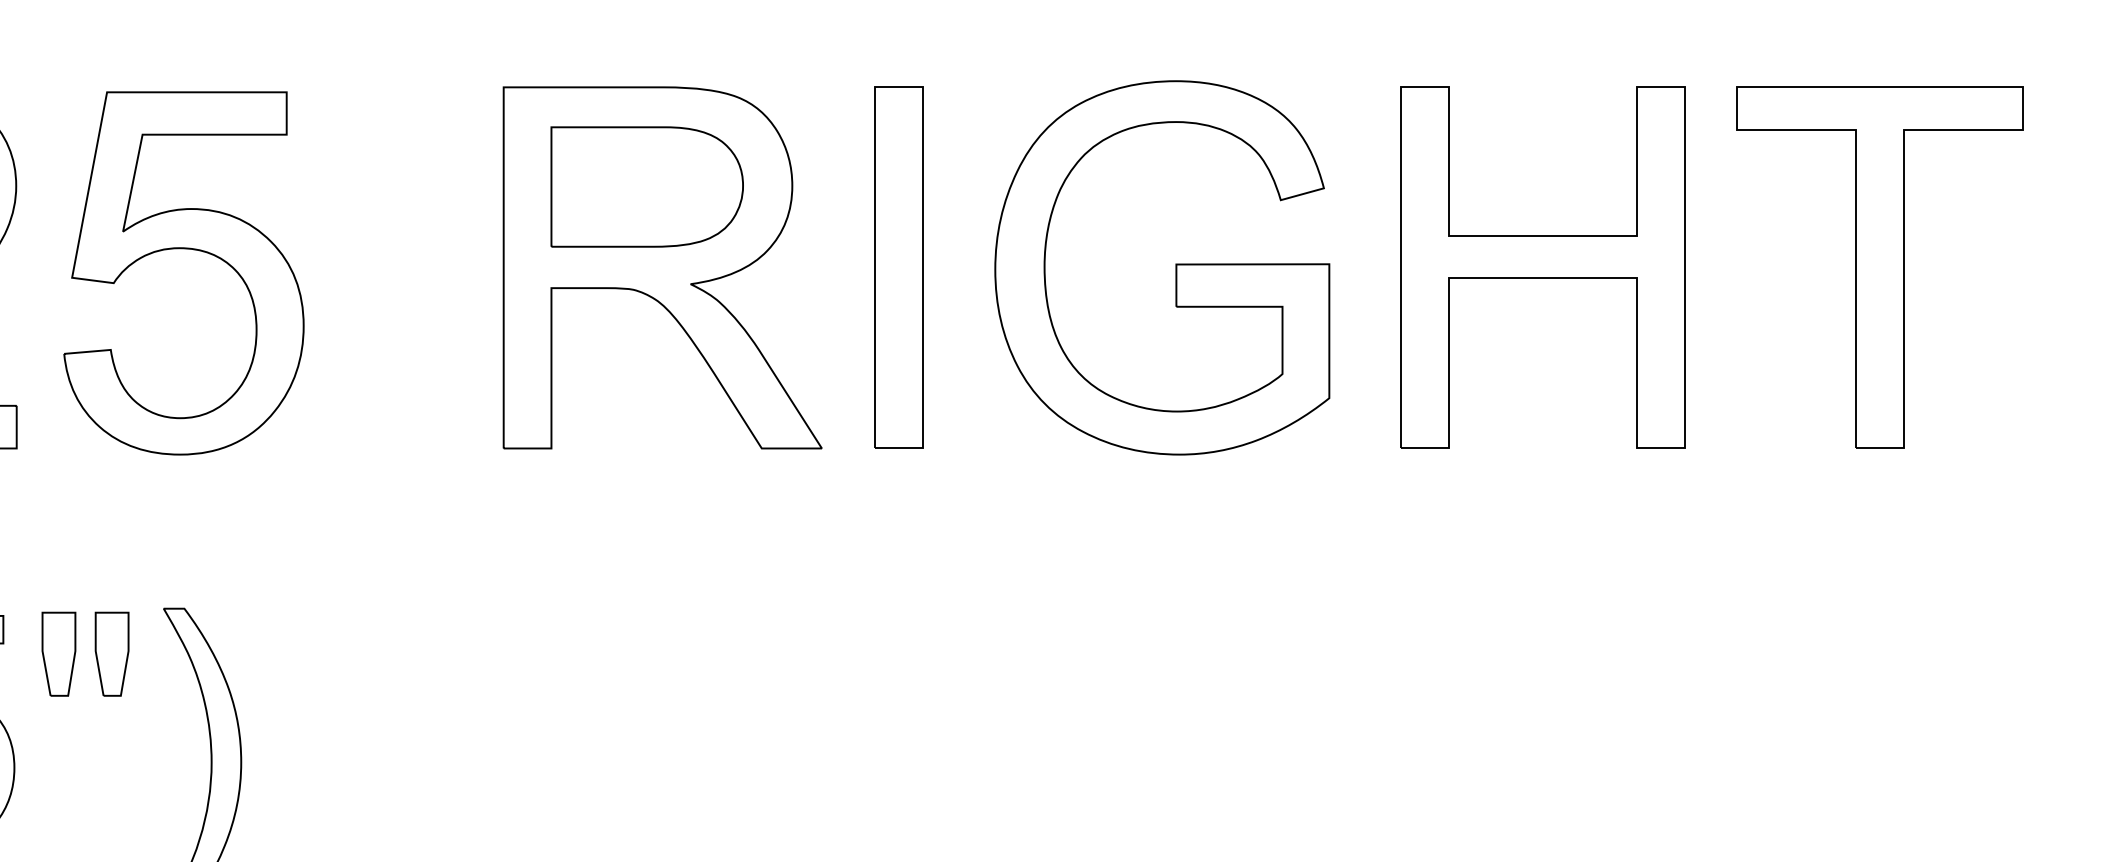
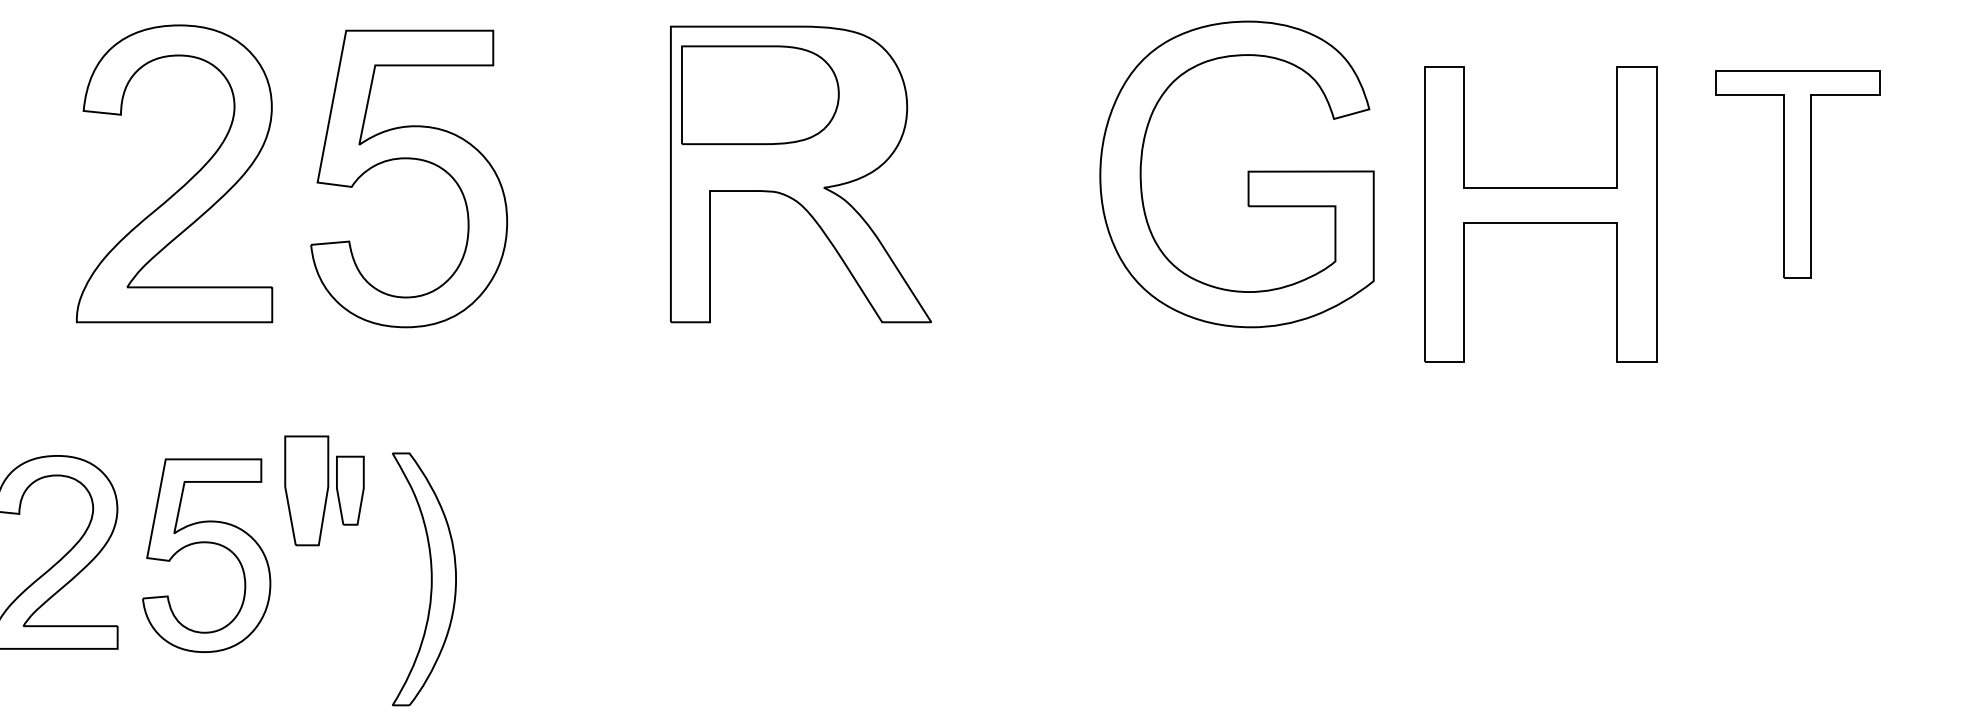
part: (647, 186) -> (760, 94), moved
part: (899, 267) -> (994, 174), removed
part: (1175, 267) -> (1247, 174), moved
part: (1542, 267) -> (1540, 214), moved
part: (1879, 267) -> (1797, 174), size x0.7
part: (58, 653) -> (306, 490), size x1.6

